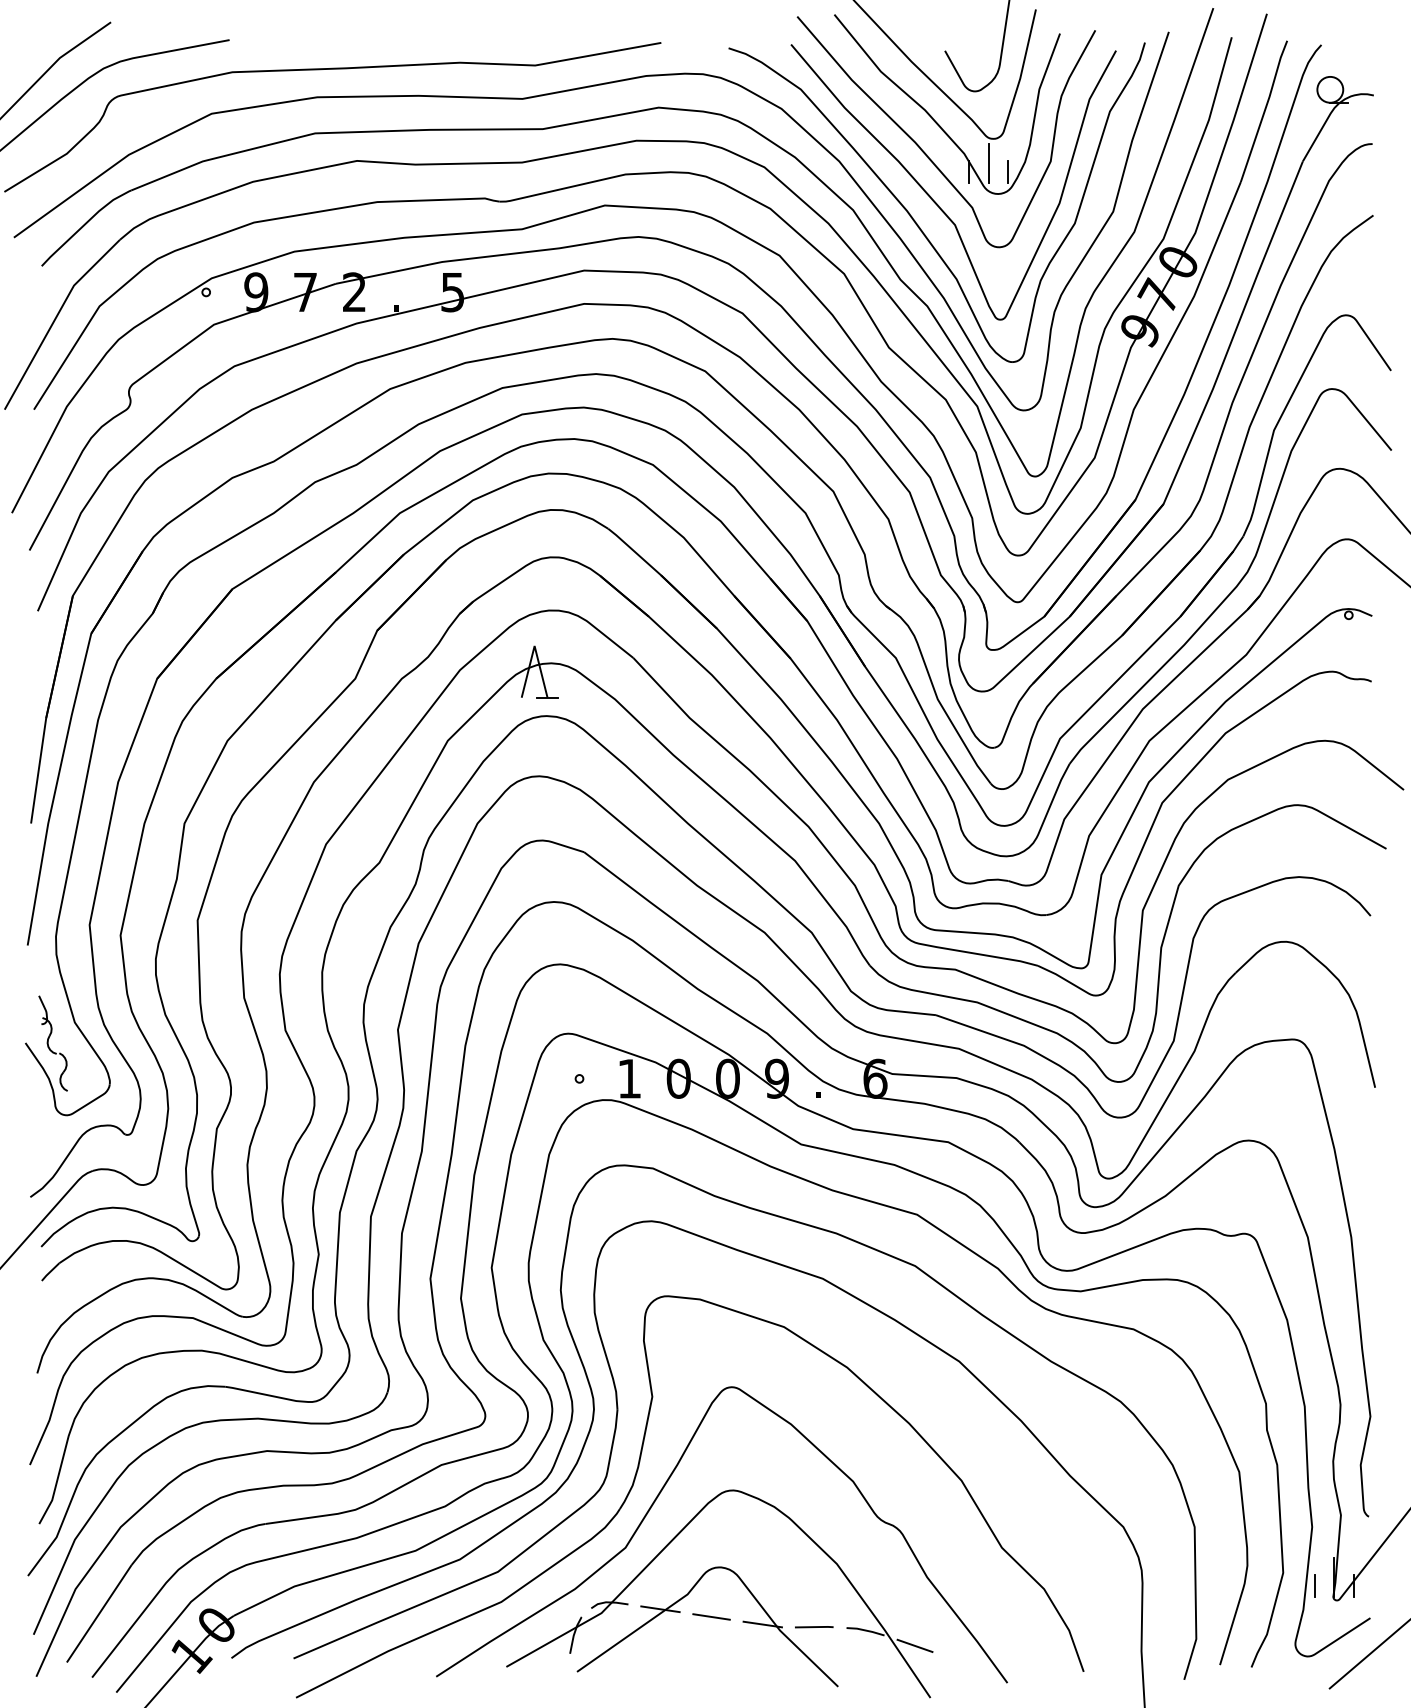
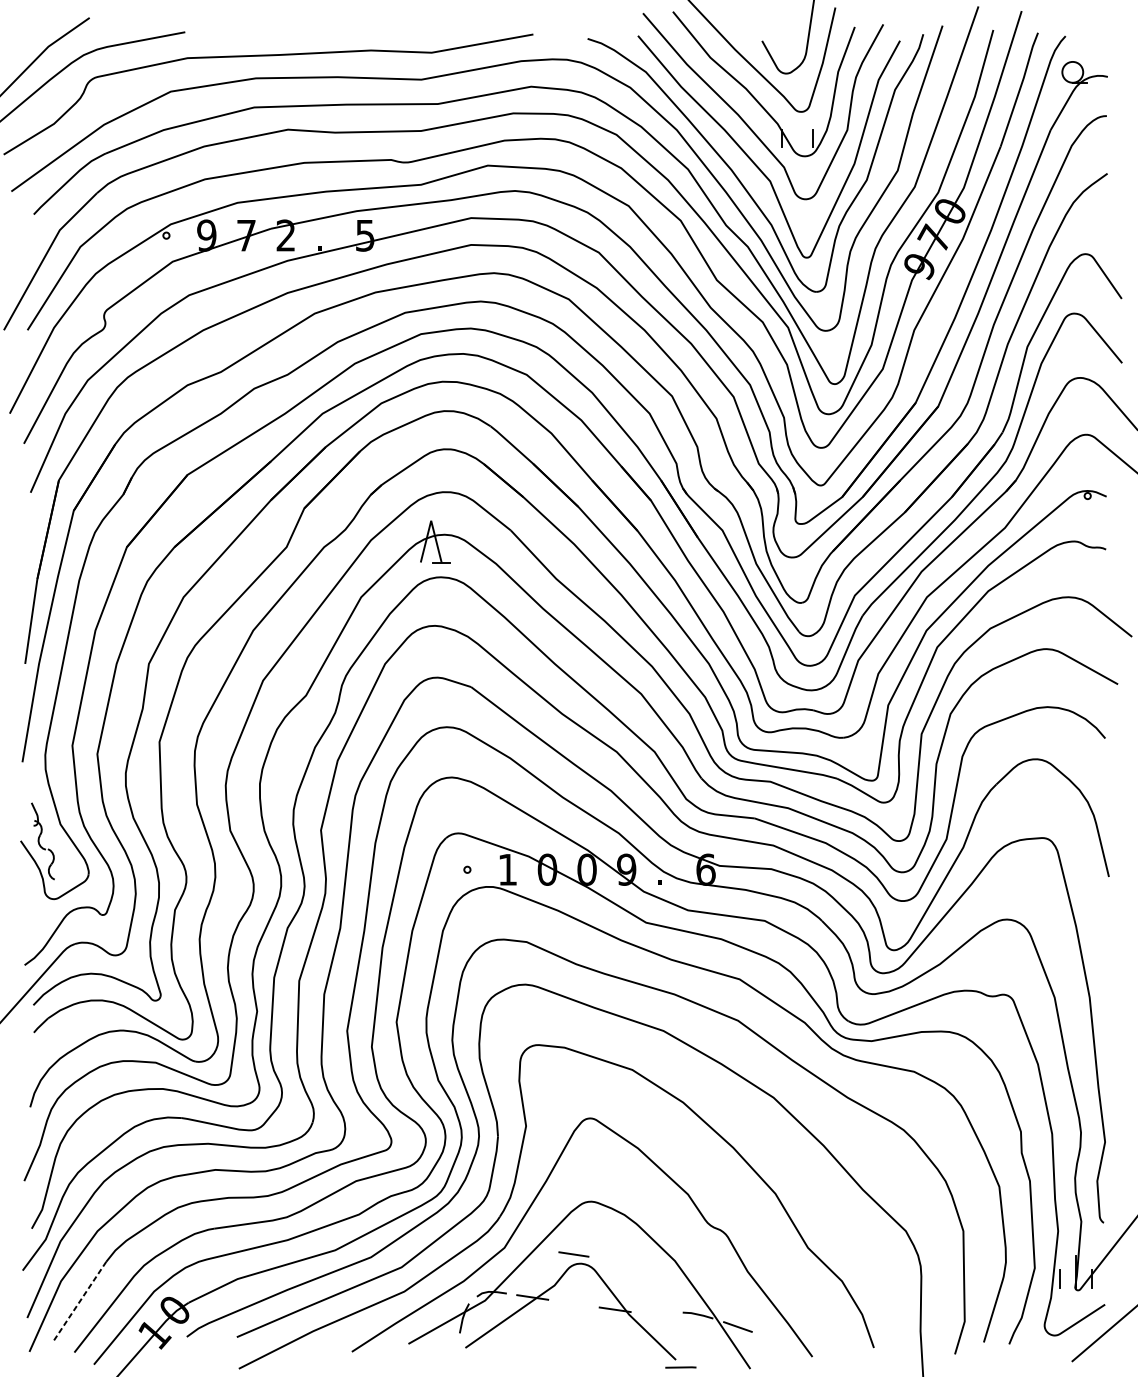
line: (988, 163) -> (797, 131), removed
line: (99, 1613) -> (80, 1300), solid -> dashed
line: (711, 1616) -> (573, 1254), moved
line: (814, 1627) -> (681, 1367), moved

